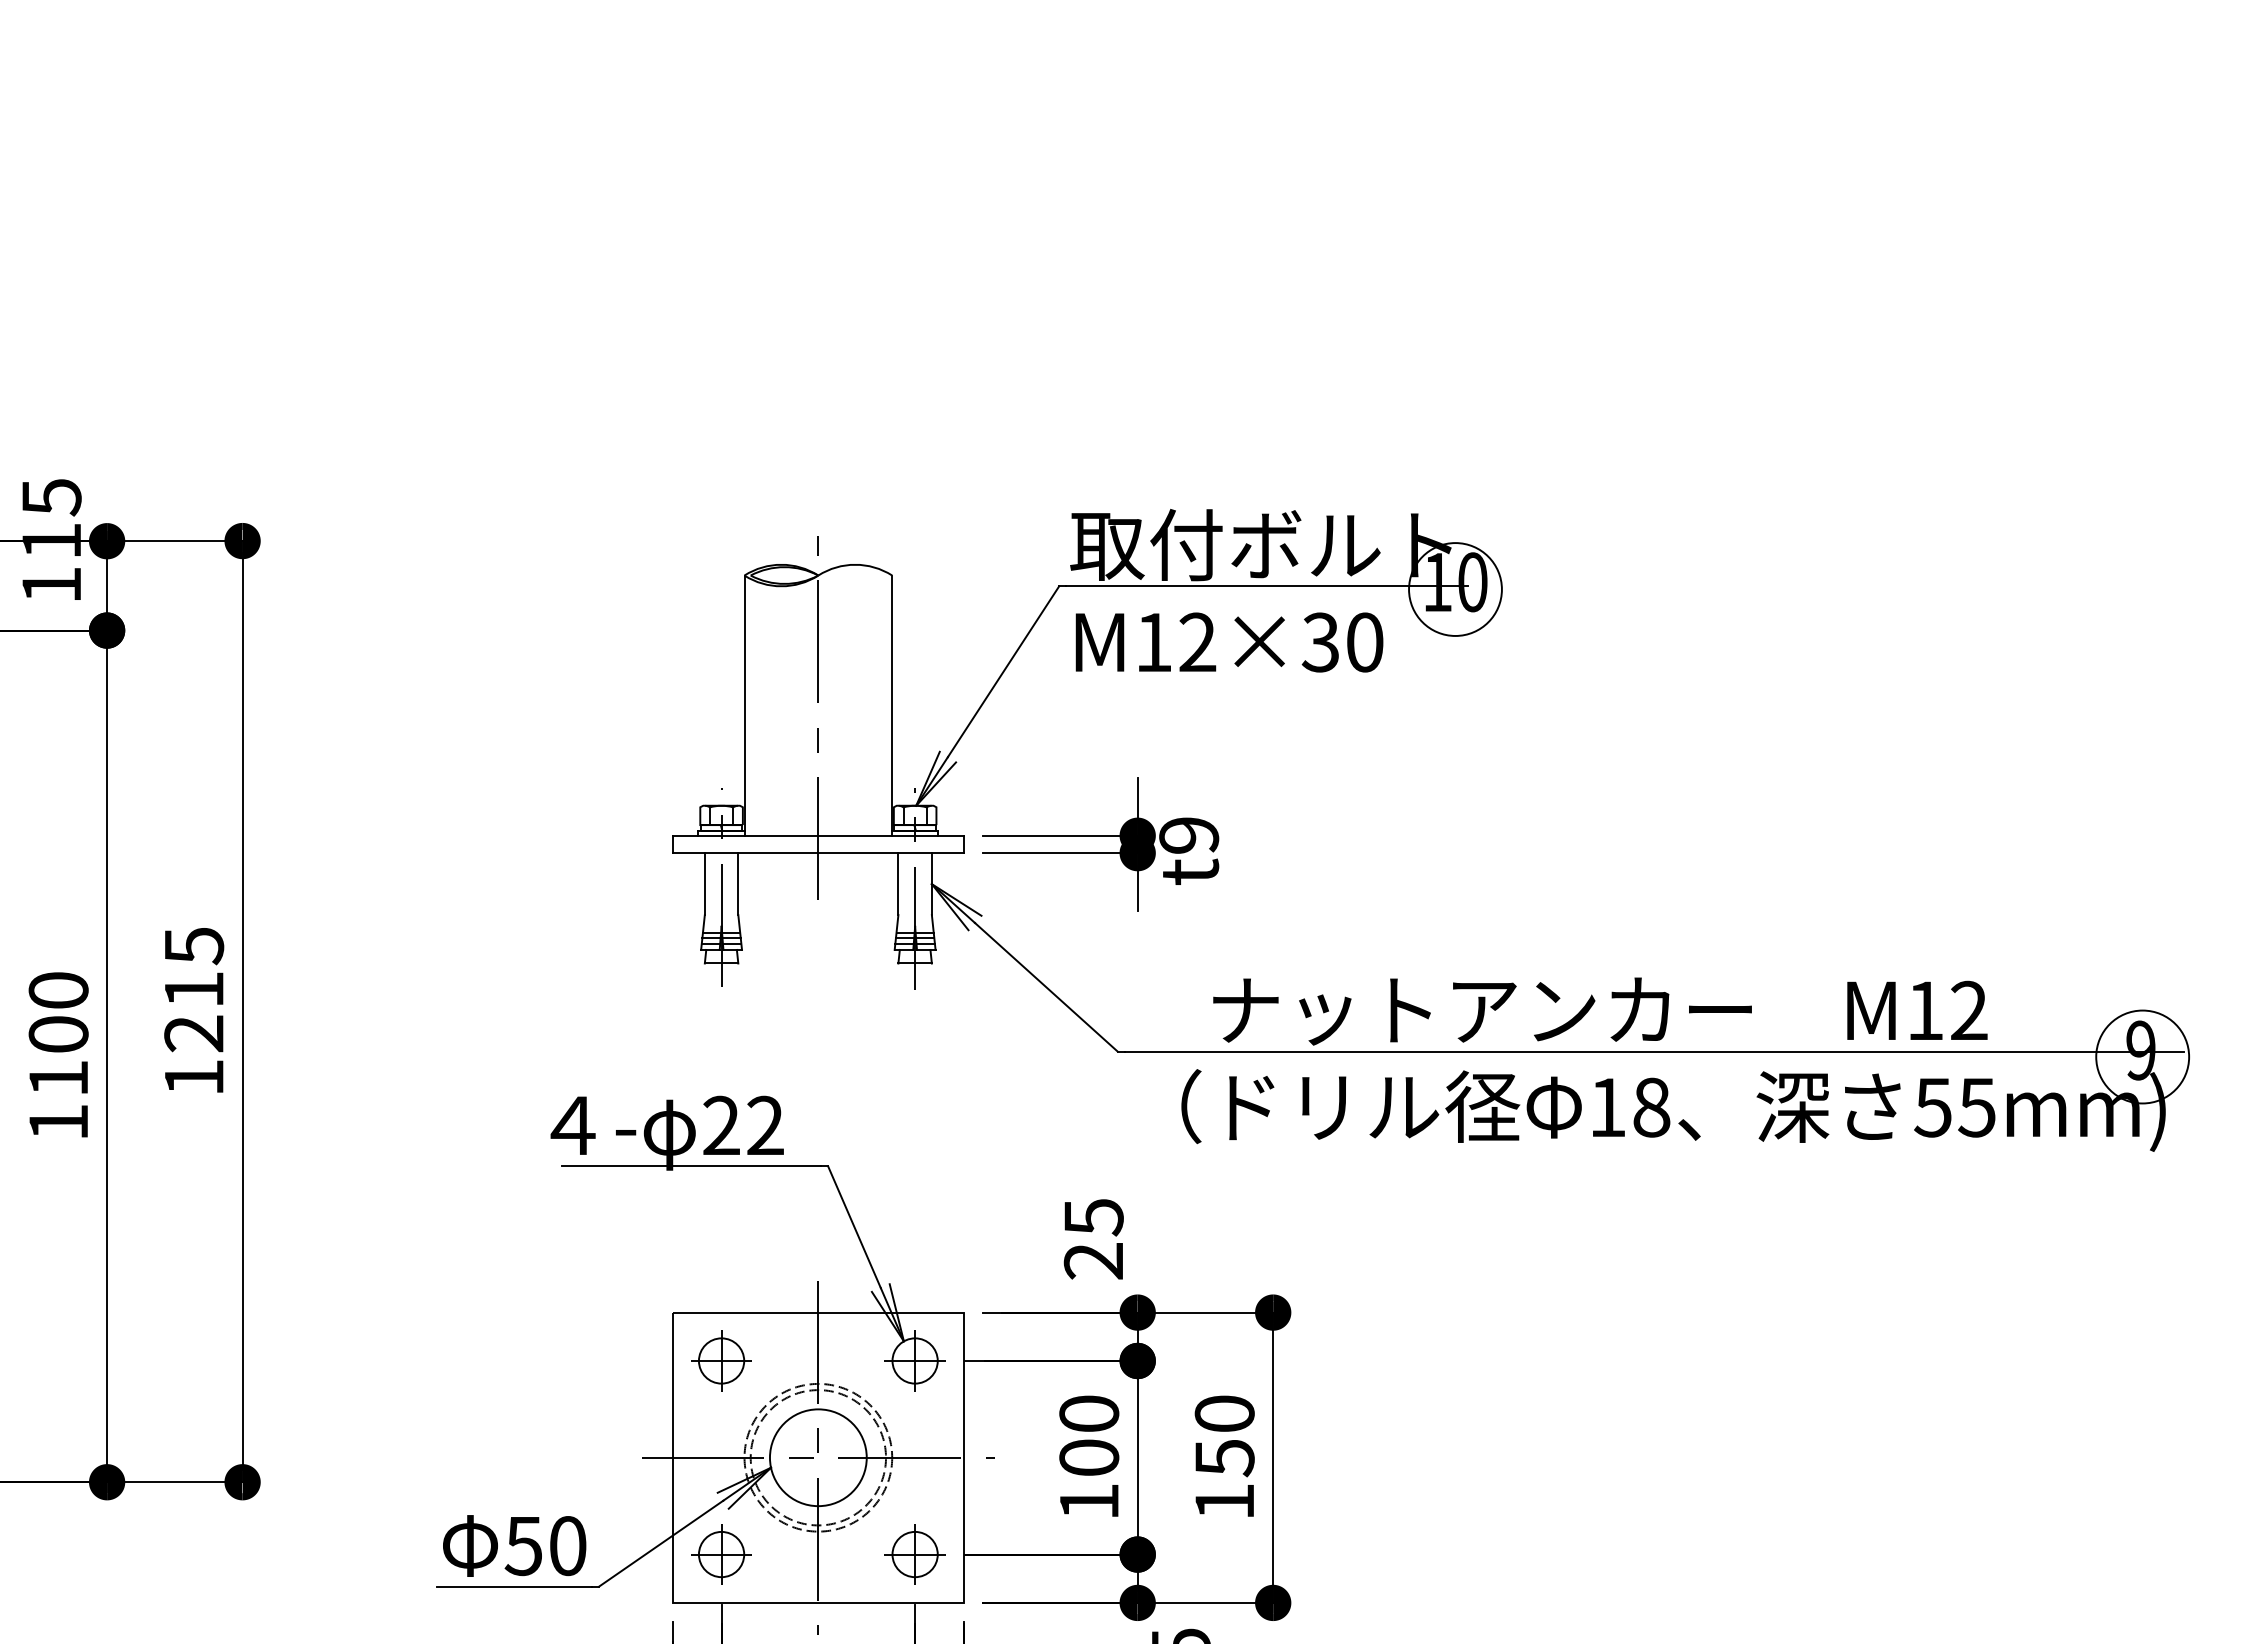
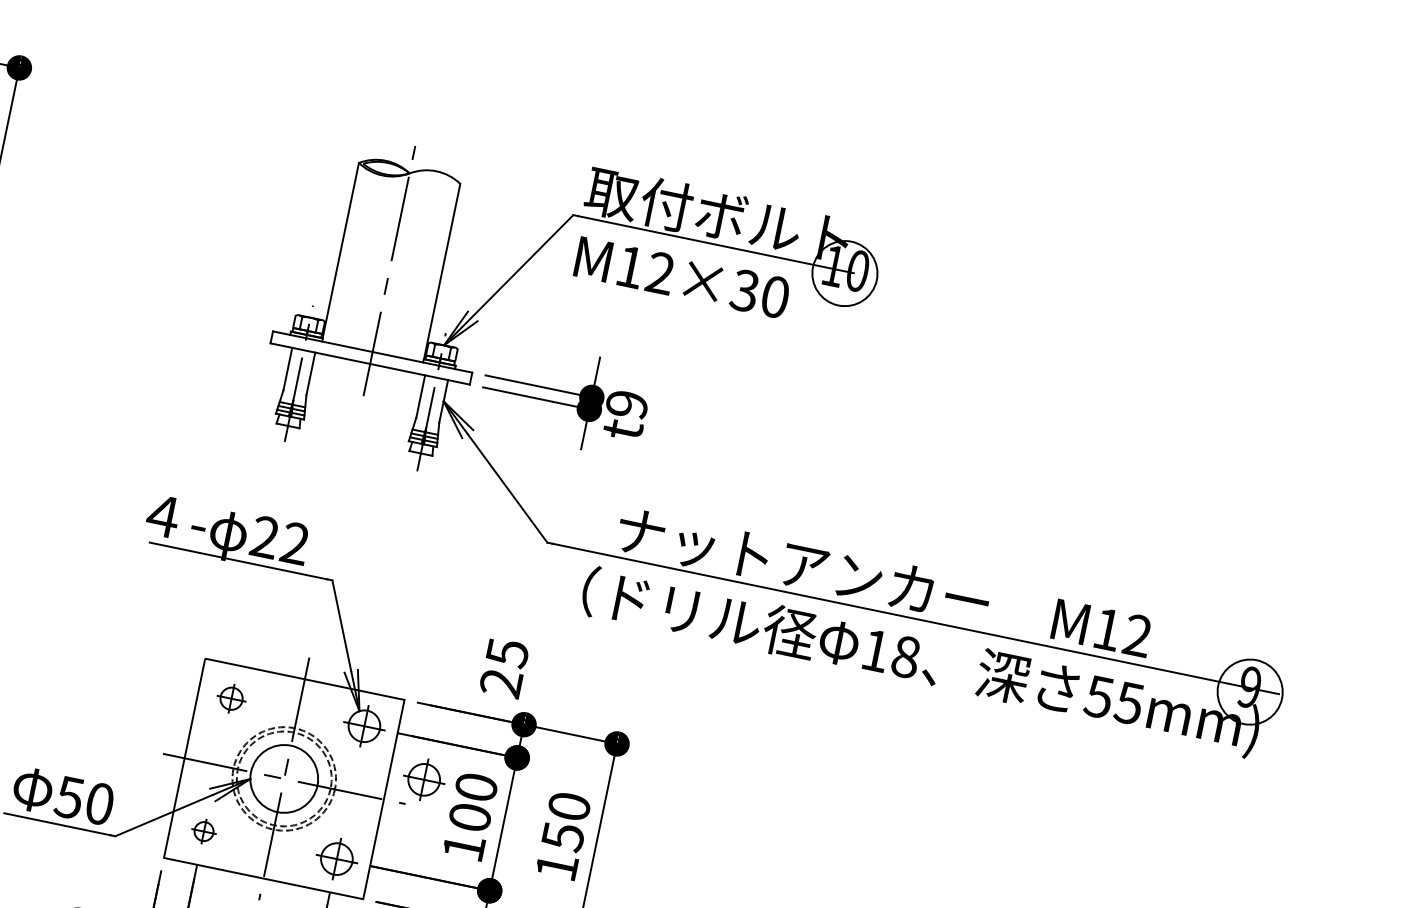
part: (721, 1360) -> (231, 698), size x0.7
part: (1013, 1418) -> (423, 779), added
part: (721, 1554) -> (204, 831), size x0.6

